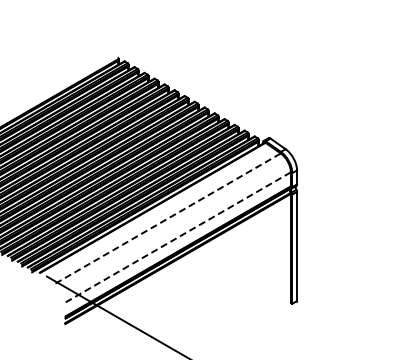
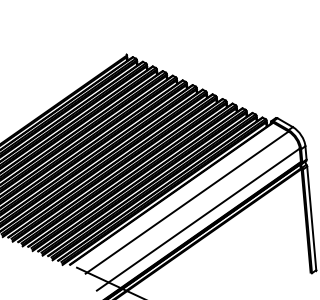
line: (168, 218) -> (187, 202), dashed -> solid
line: (178, 237) -> (198, 219), dashed -> solid

